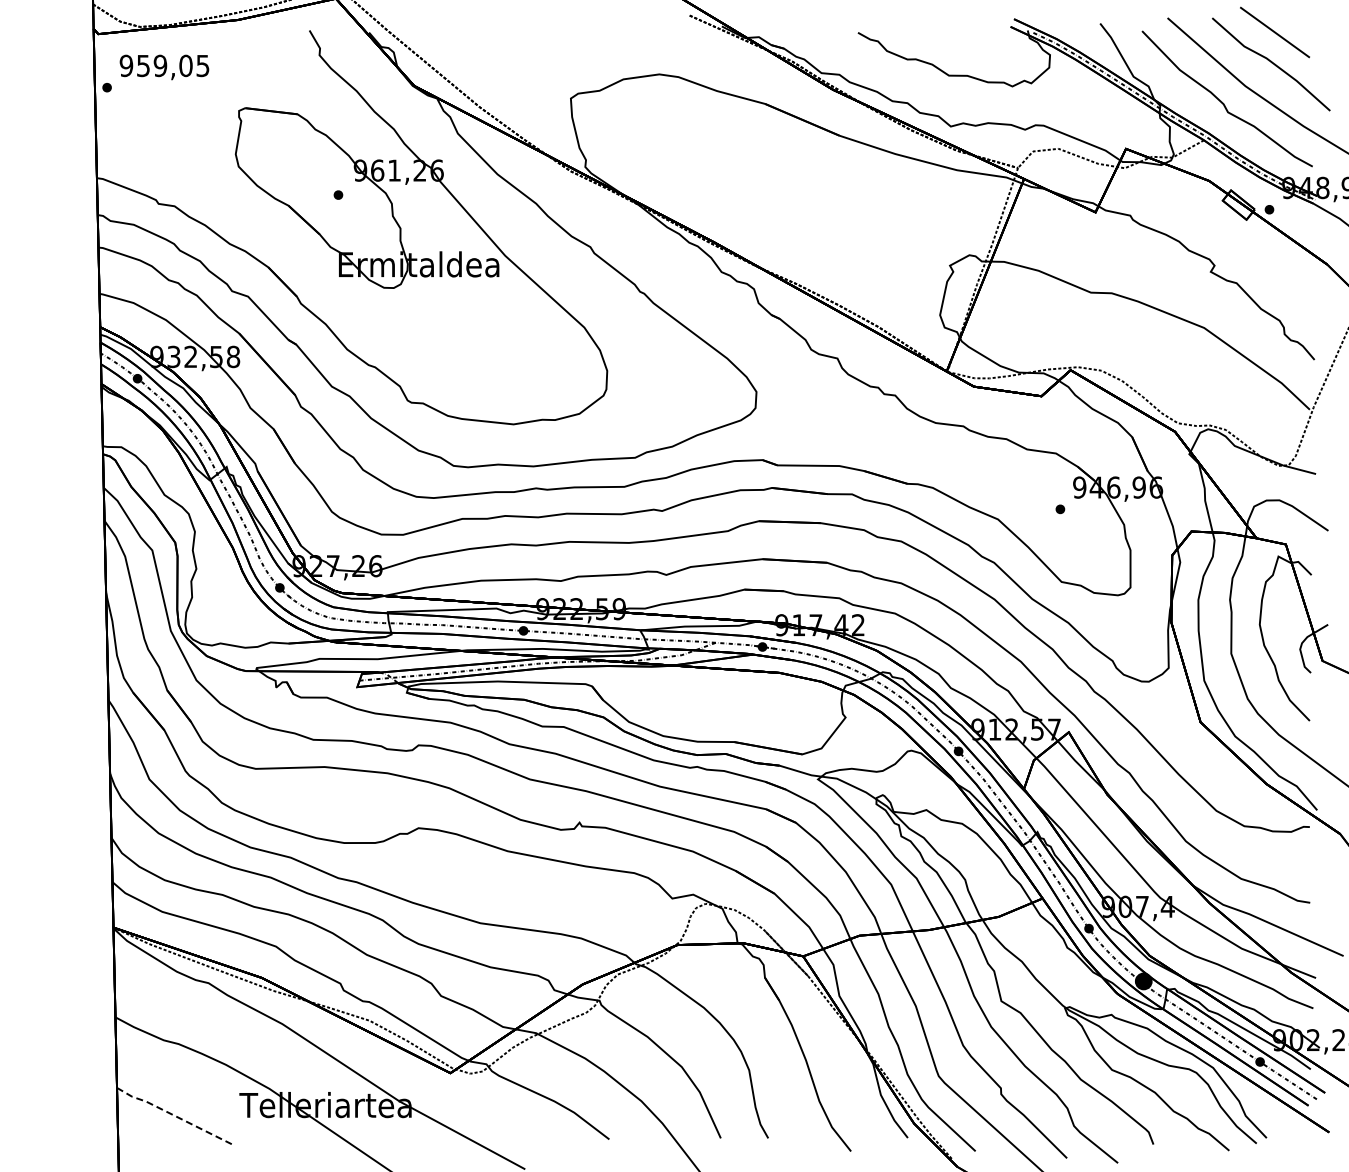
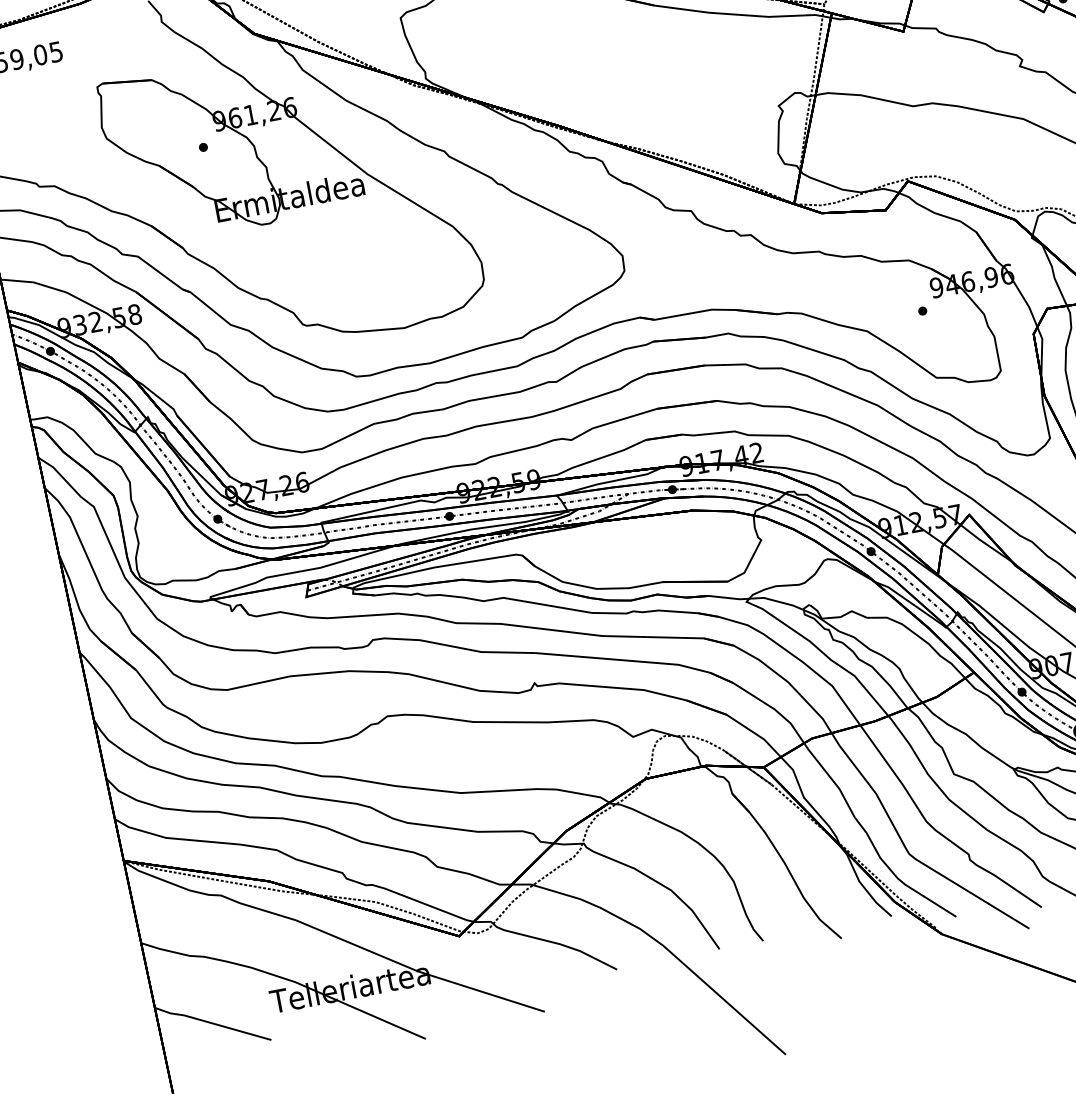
line: (173, 1115) -> (211, 1023), dashed -> solid

